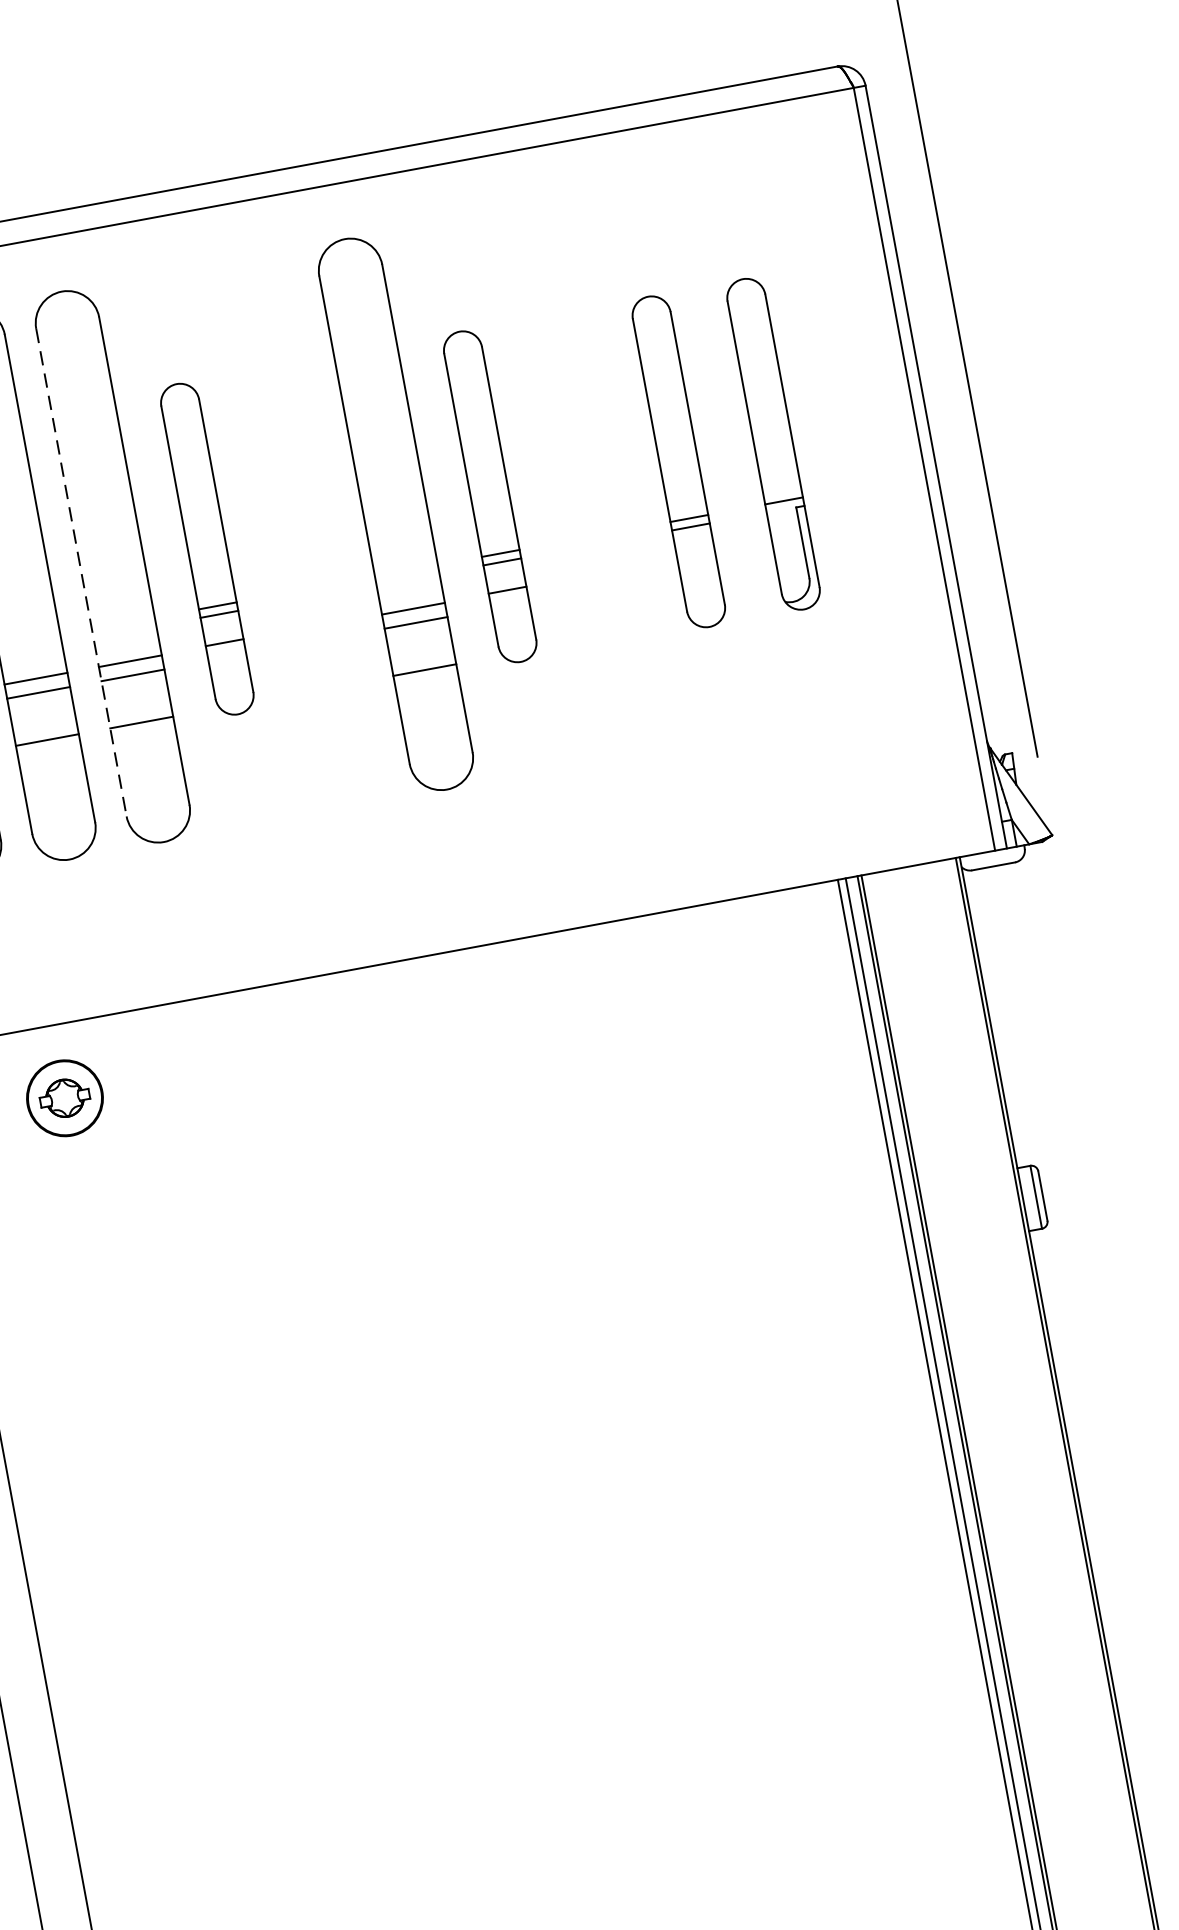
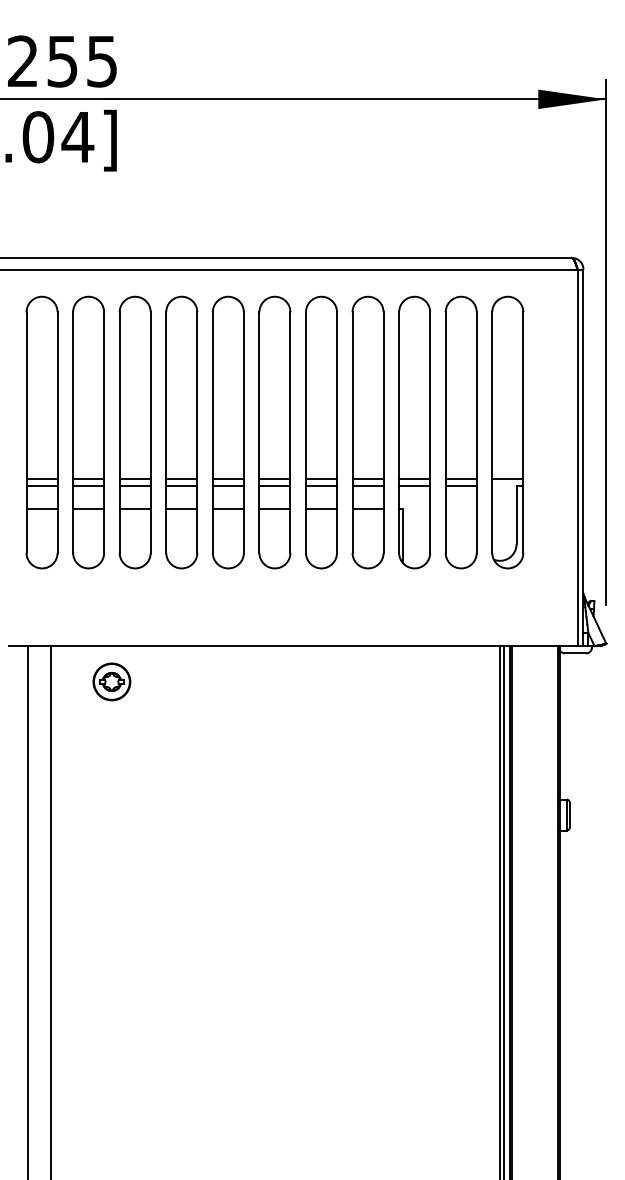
part: (772, 444) -> (507, 432), size x1.67
part: (677, 461) -> (460, 432), size x1.67
part: (584, 479) -> (414, 432), added
part: (489, 496) -> (367, 432), size x1.67
part: (300, 531) -> (274, 432), added
part: (207, 549) -> (228, 432), size x1.67
line: (82, 574) -> (166, 433), dashed -> solid

